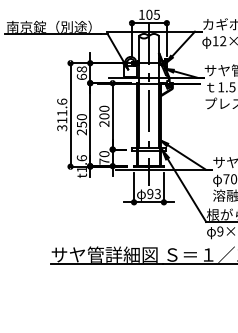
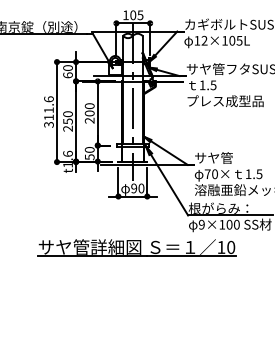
text: (81, 68) -> (67, 67), 68 -> 60
text: (104, 161) -> (89, 157), 70 -> 50
text: (157, 194) -> (141, 188), 93 -> 90

